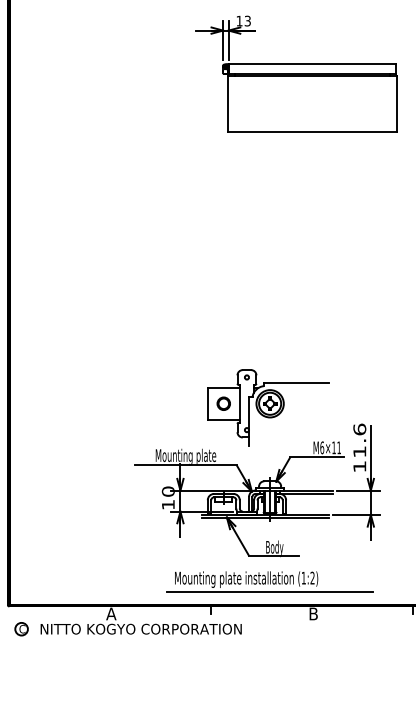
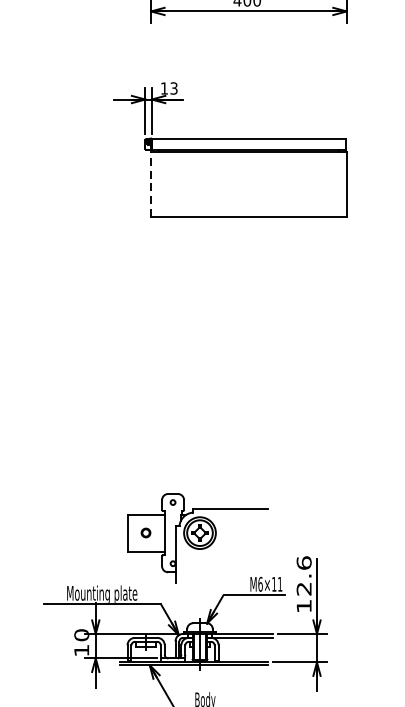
line: (228, 103) -> (151, 184), solid -> dashed
circle: (223, 403) -> (145, 532), size x0.6
text: (359, 451) -> (303, 588), 11.6 -> 12.6

